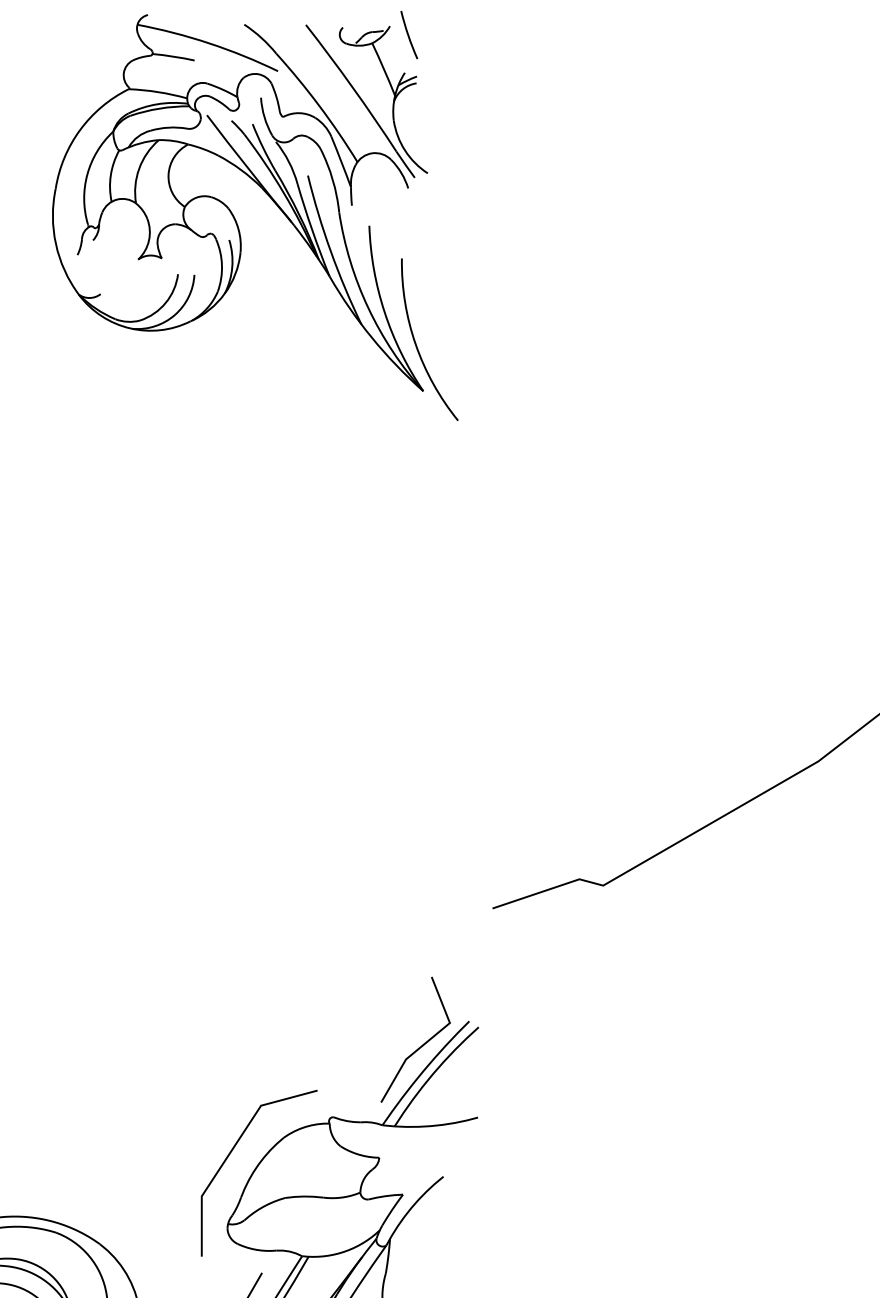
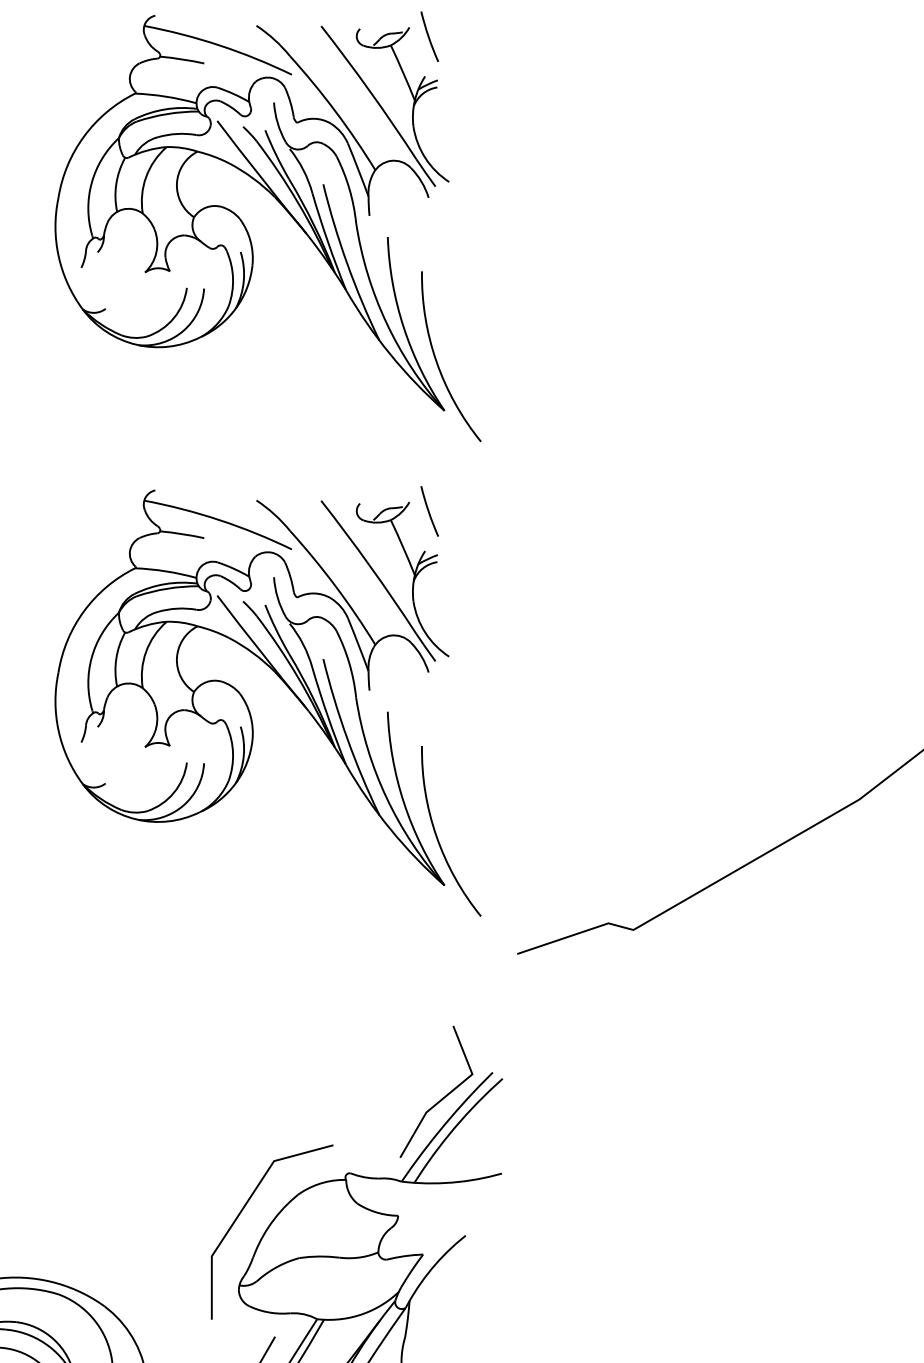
part: (237, 674) -> (249, 708), added

